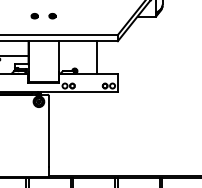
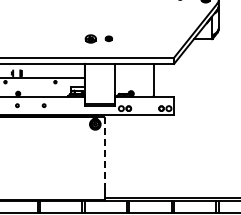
part: (35, 15) -> (91, 38), size x1.6
line: (49, 131) -> (105, 154), solid -> dashed

